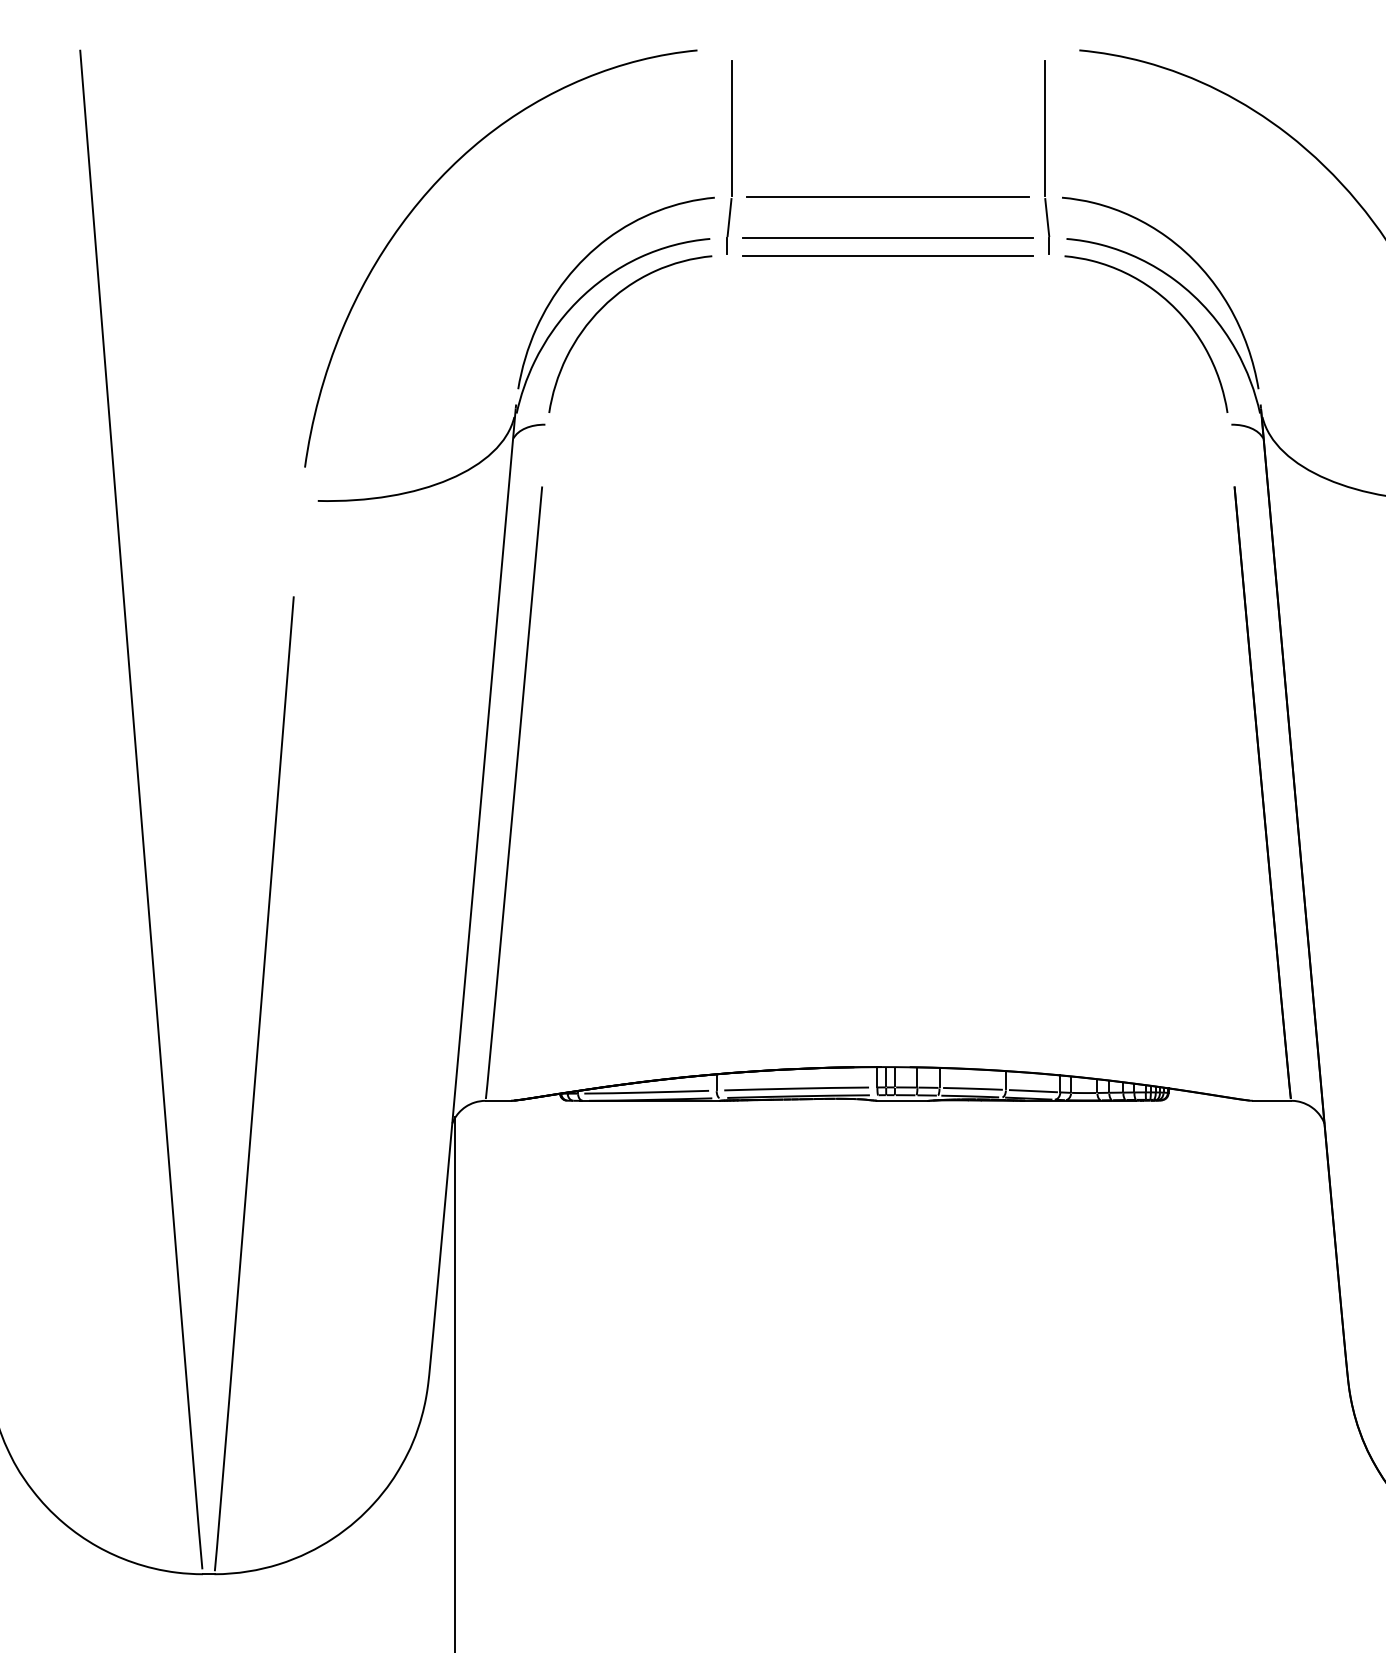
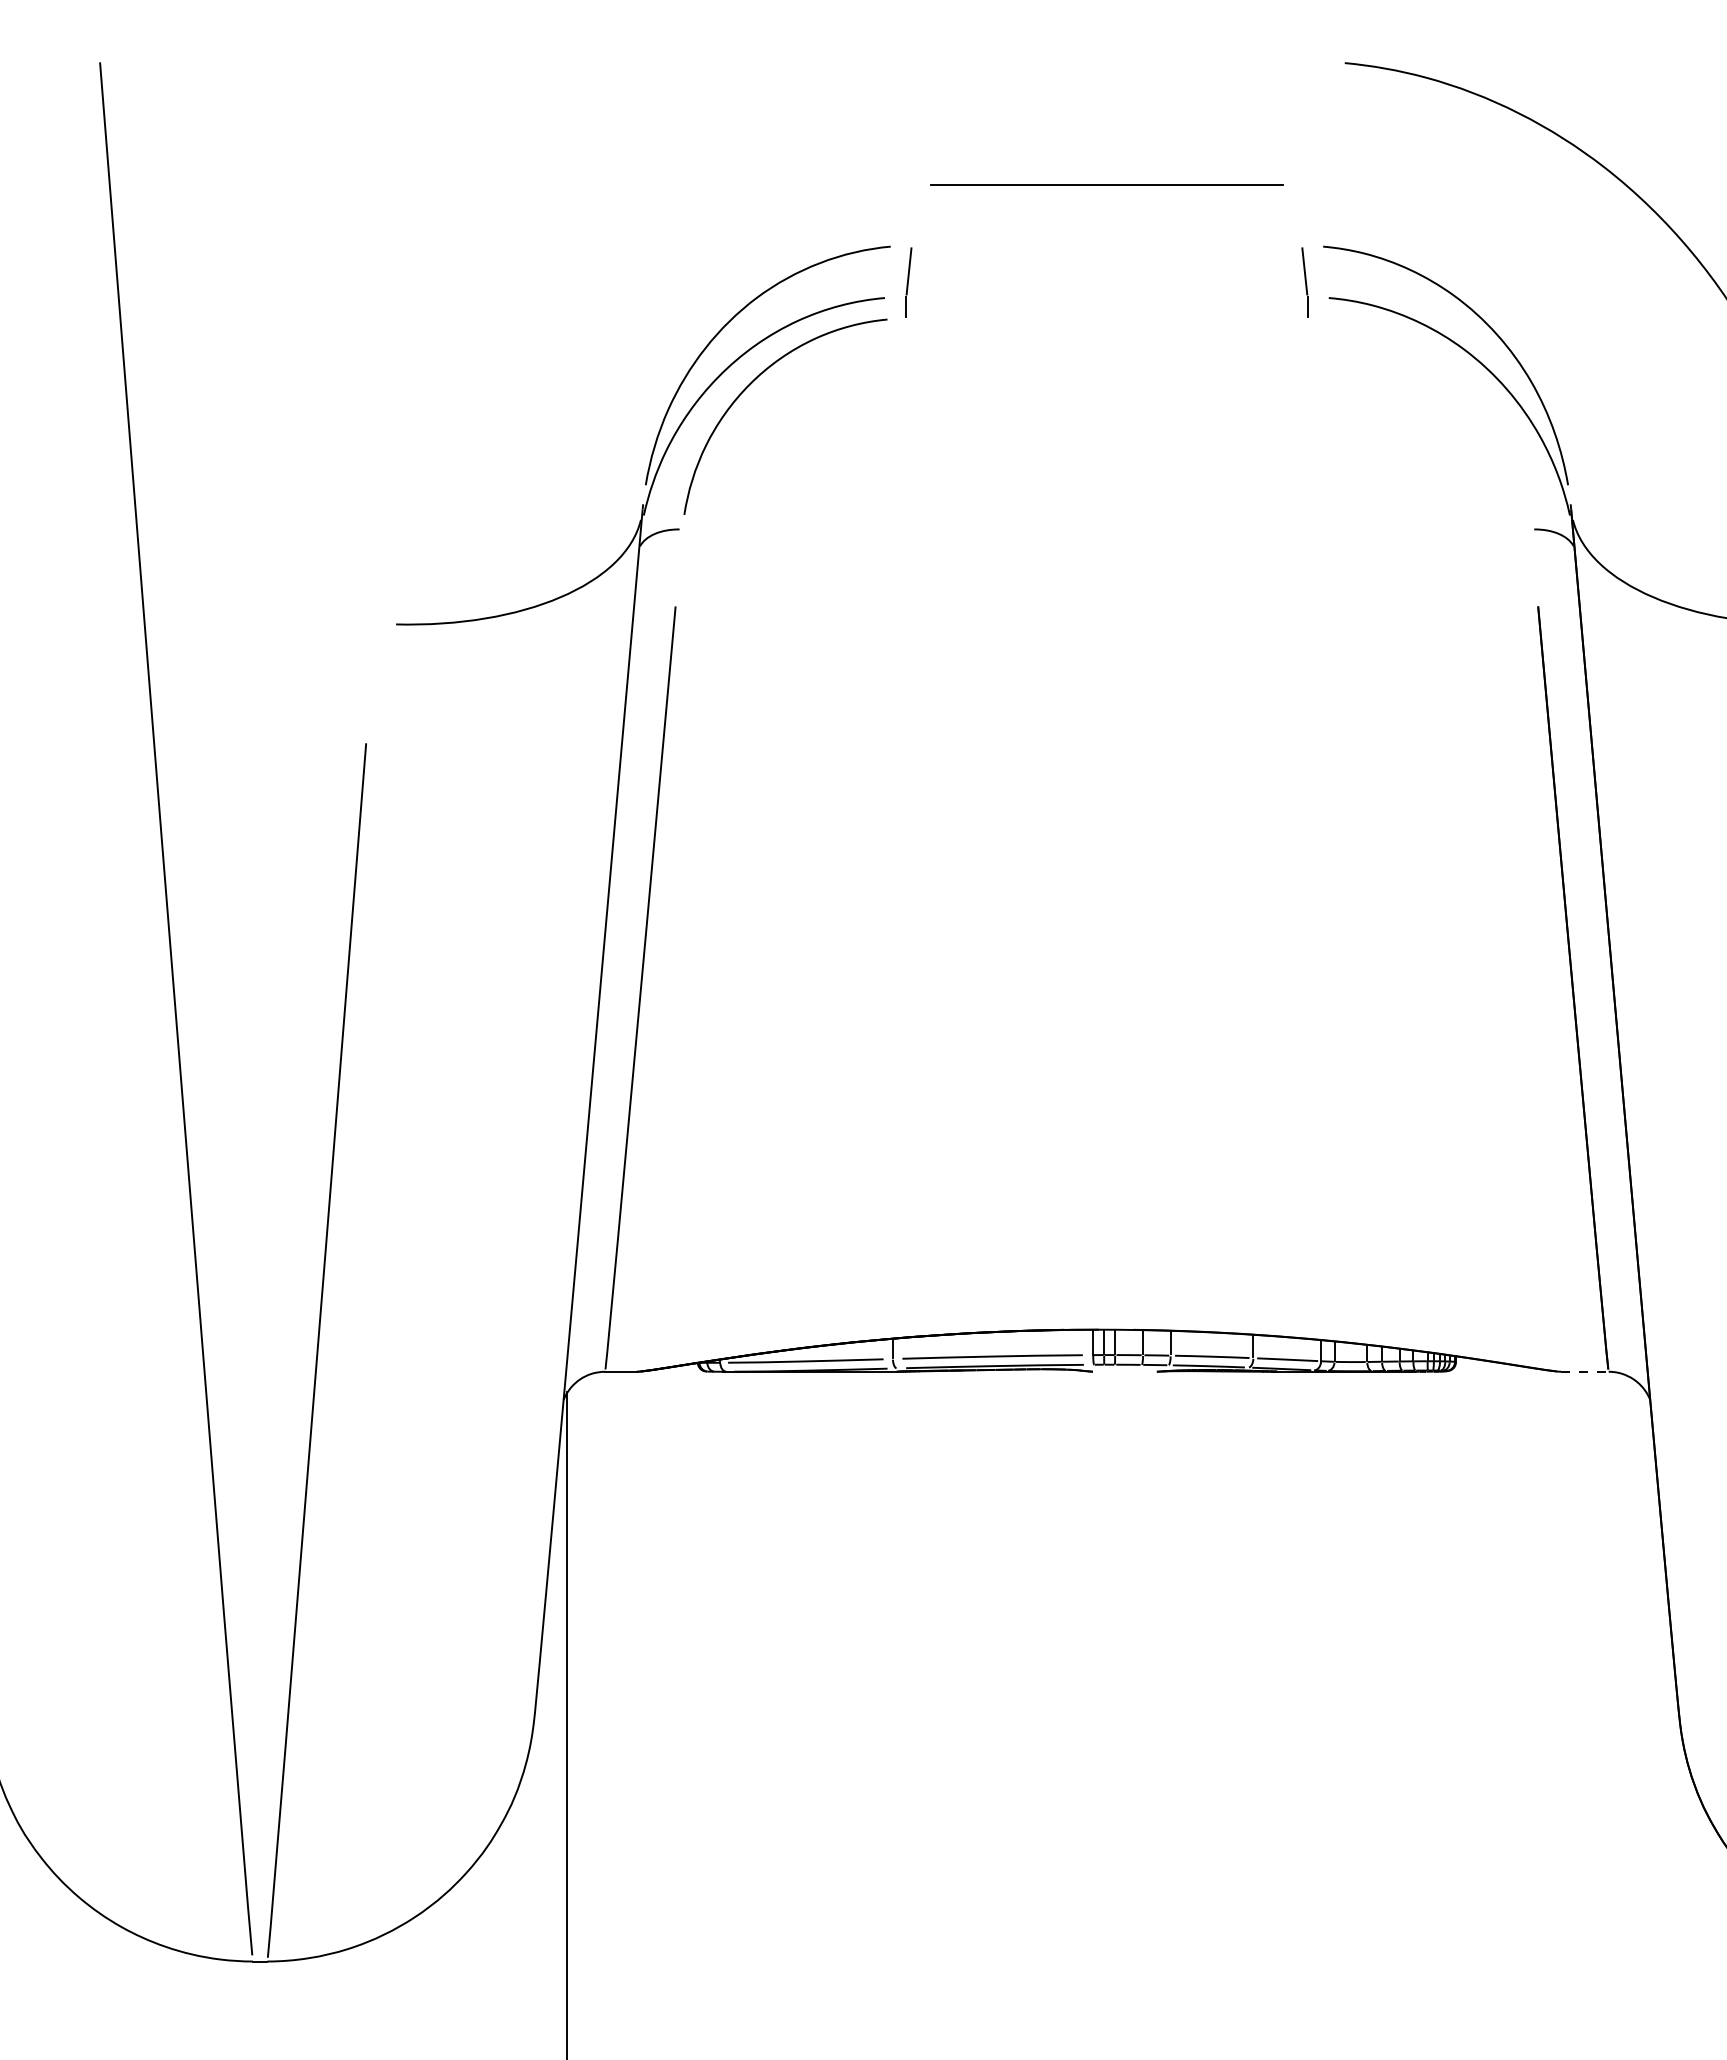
line: (731, 128) -> (911, 160), removed
line: (1045, 128) -> (1302, 160), removed
curve: (424, 196) -> (529, 245), removed
line: (888, 196) -> (1106, 184), moved
line: (888, 238) -> (1106, 297), removed
line: (888, 255) -> (1106, 318), removed
curve: (1173, 307) -> (1461, 383), removed
line: (902, 1100) -> (1124, 1371), removed
line: (1271, 1100) -> (1584, 1371), solid -> dashed

